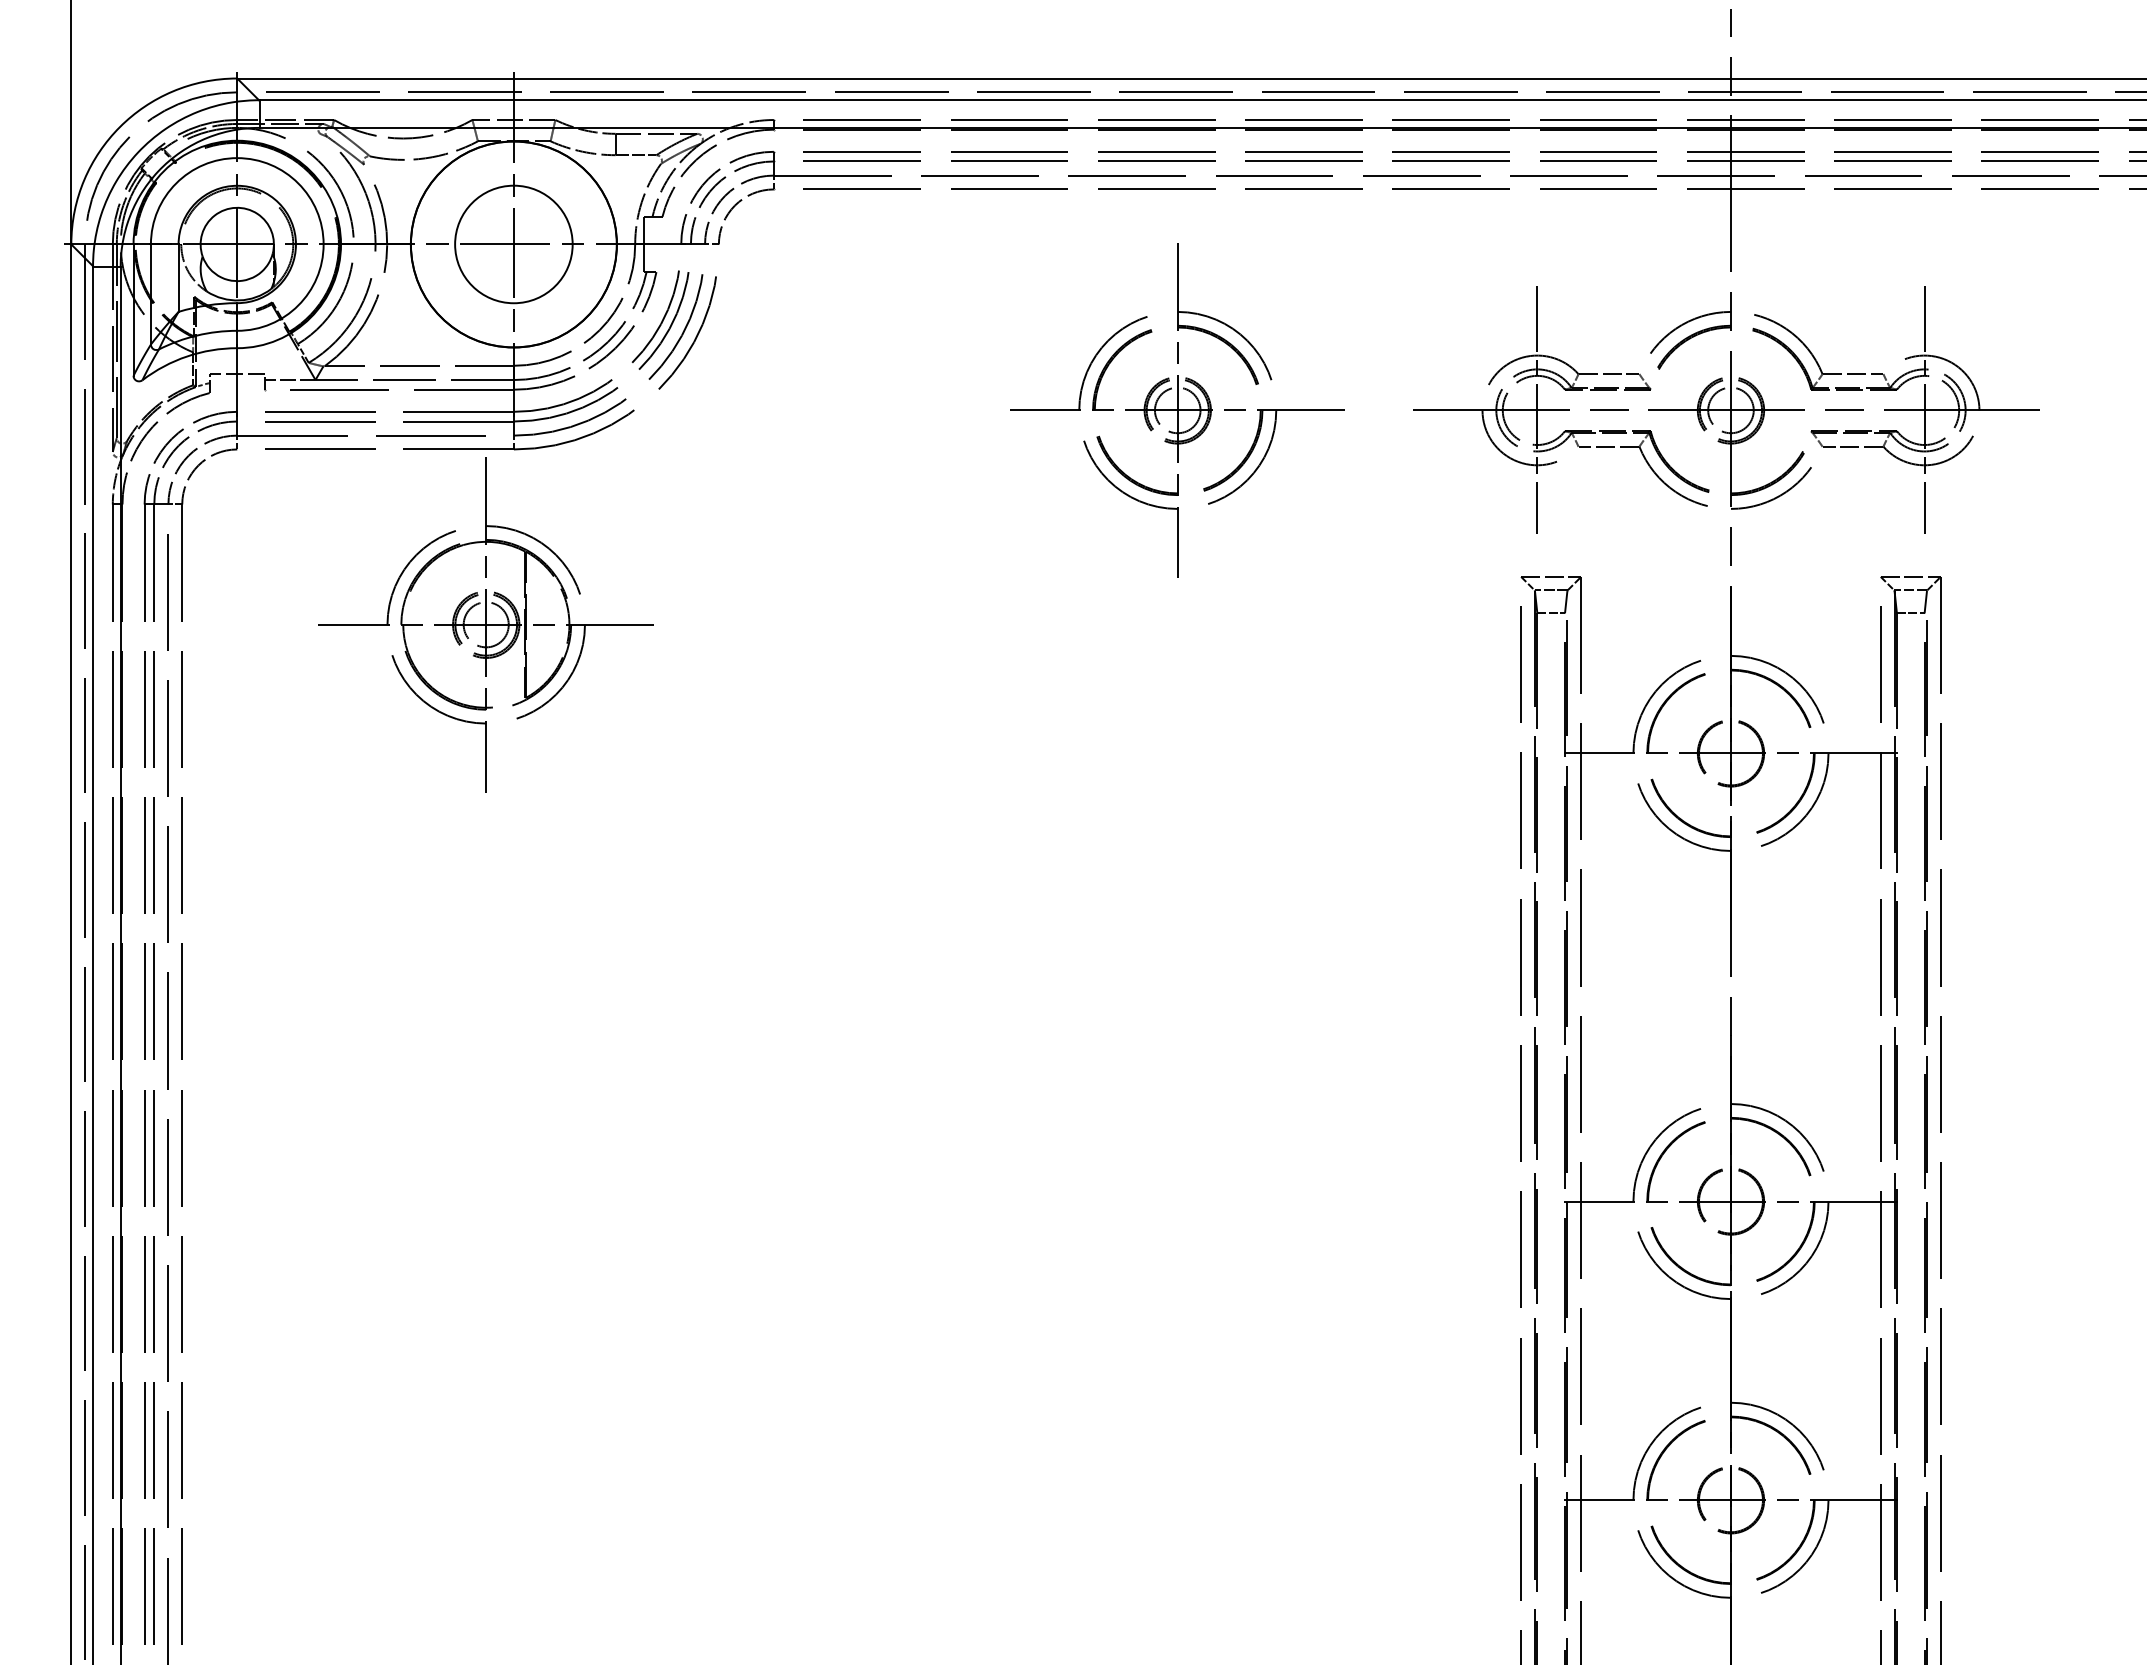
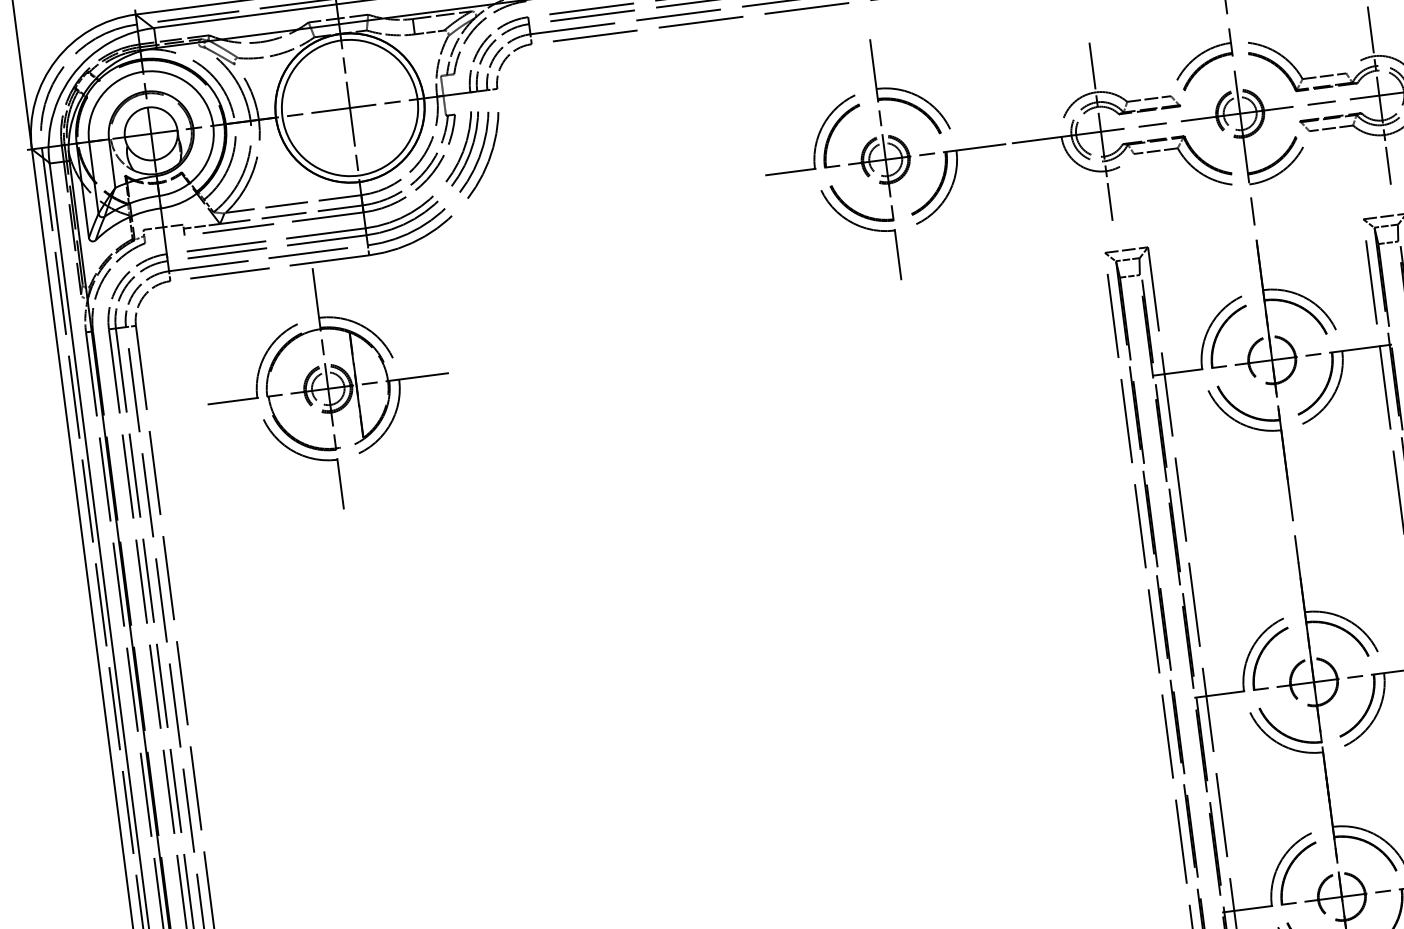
circle: (513, 244) -> (349, 108), size x1.6
part: (1177, 410) -> (885, 159), moved
part: (485, 624) -> (327, 388), moved

